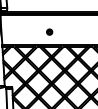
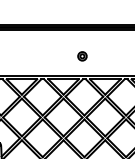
part: (49, 31) -> (82, 55), moved

